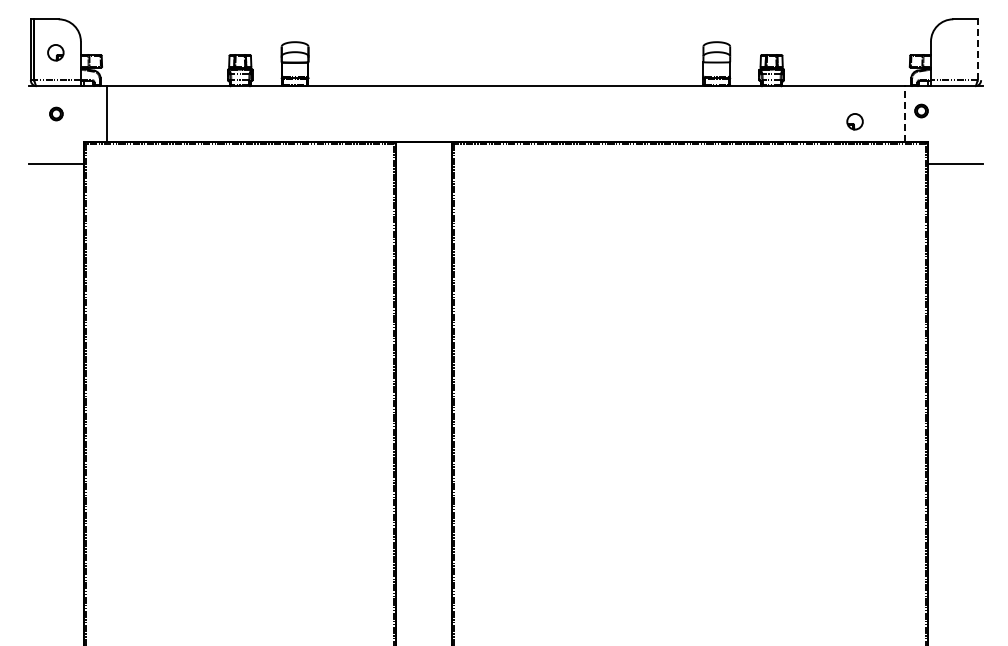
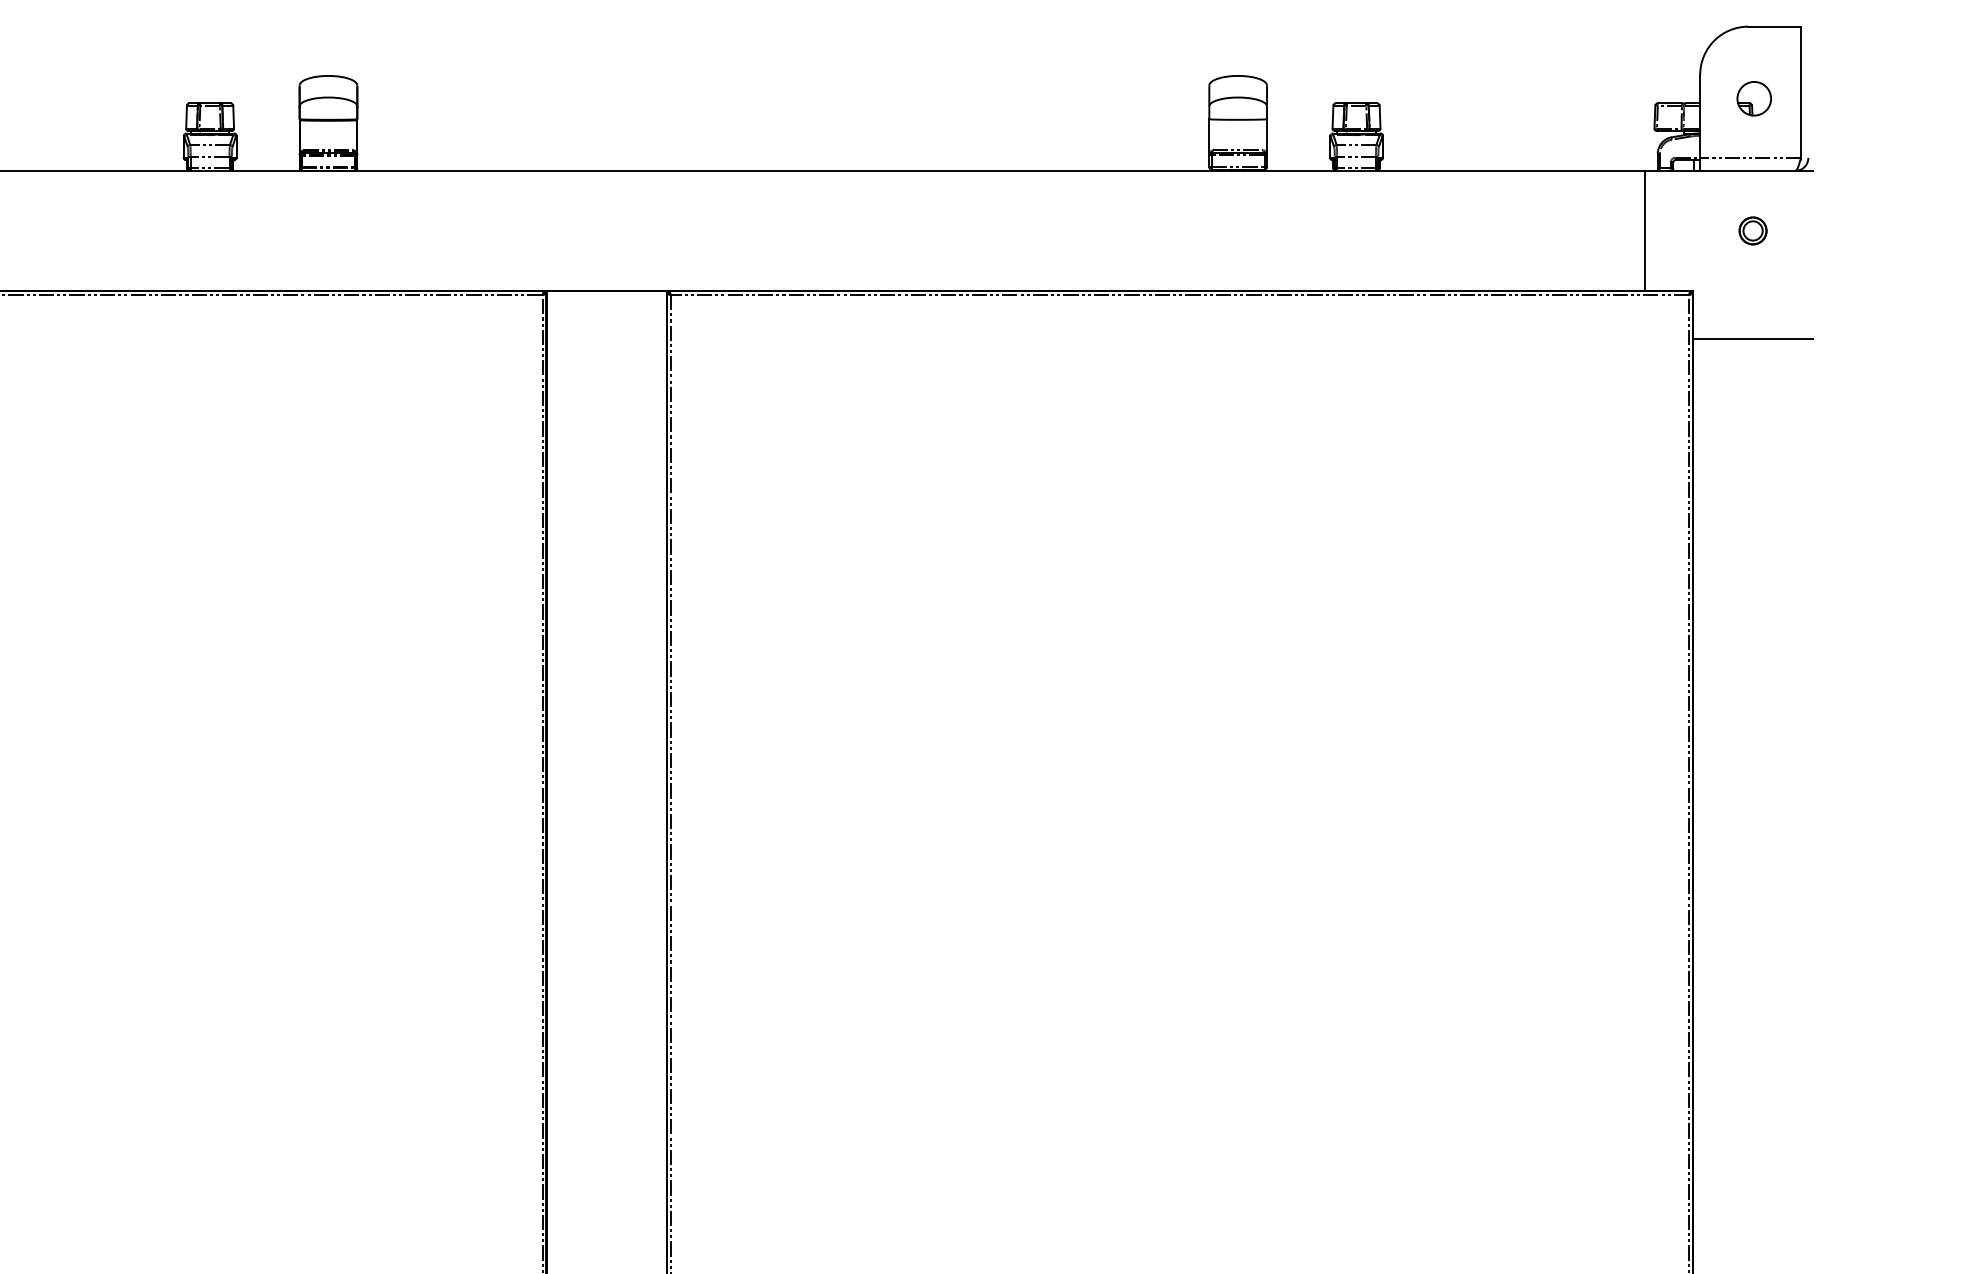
line: (977, 49) -> (1800, 91), dashed -> solid
part: (921, 110) -> (1753, 229), moved
line: (905, 114) -> (1645, 231), dashed -> solid
part: (854, 121) -> (1753, 98), moved

